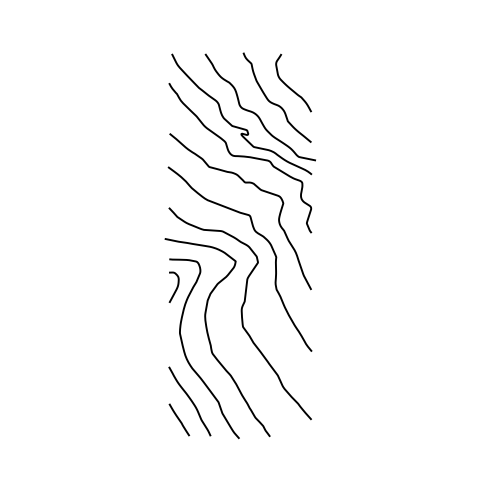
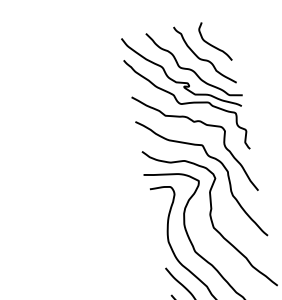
curve: (176, 286) -> (159, 208), removed

